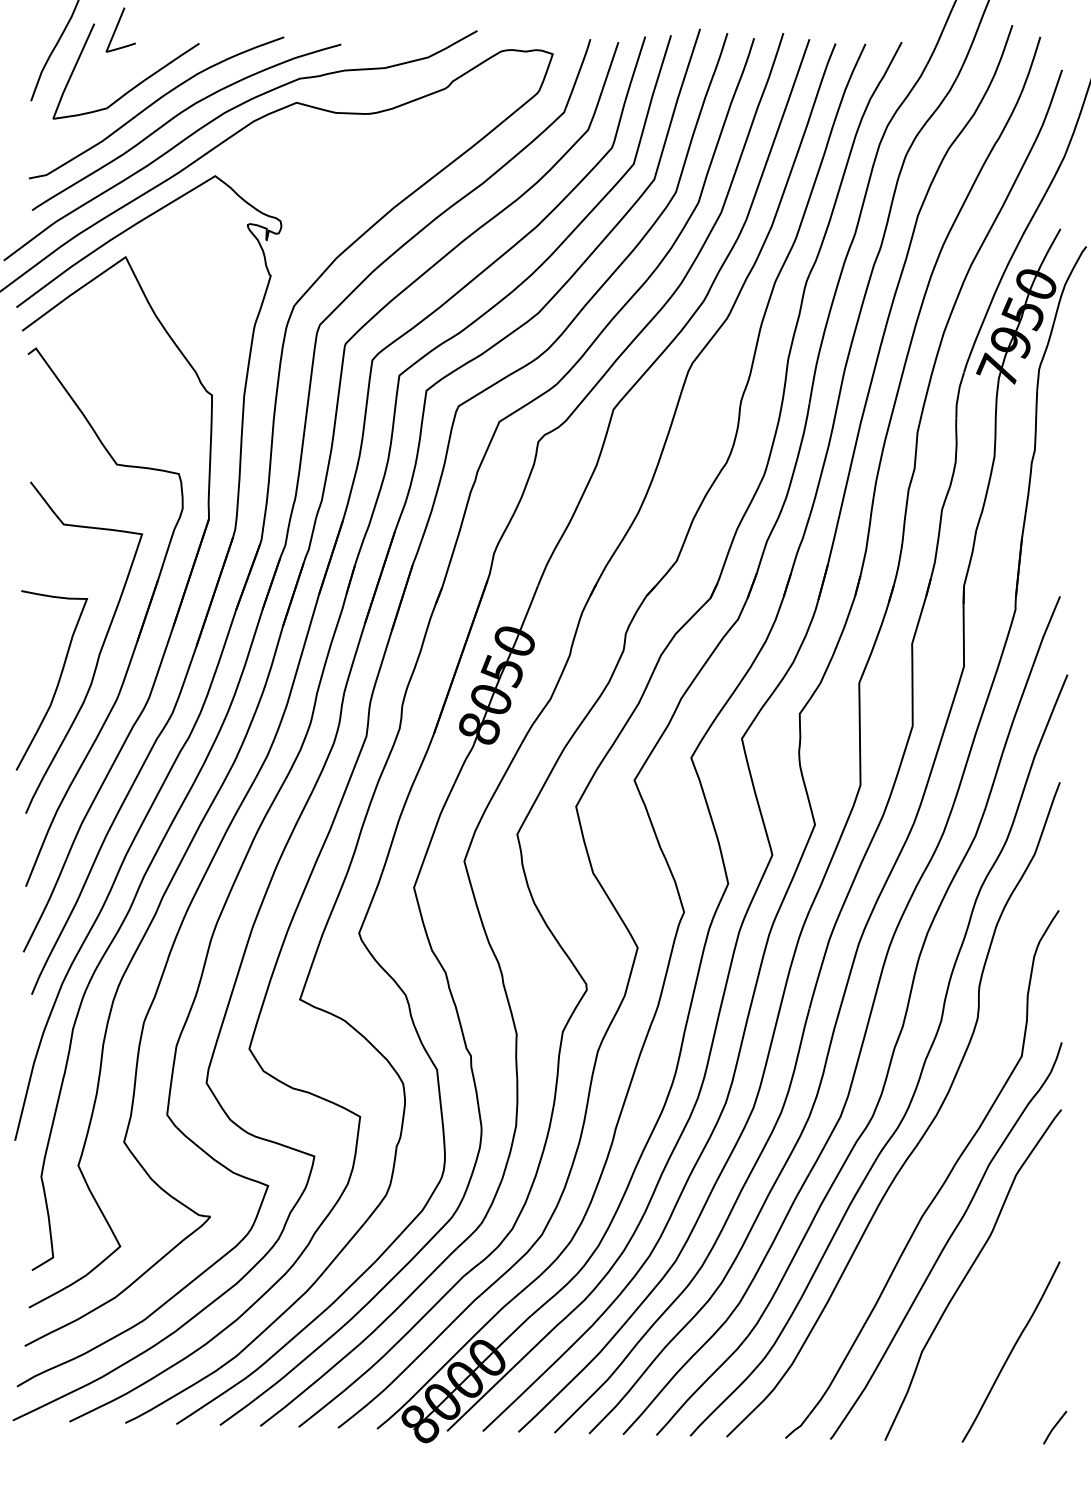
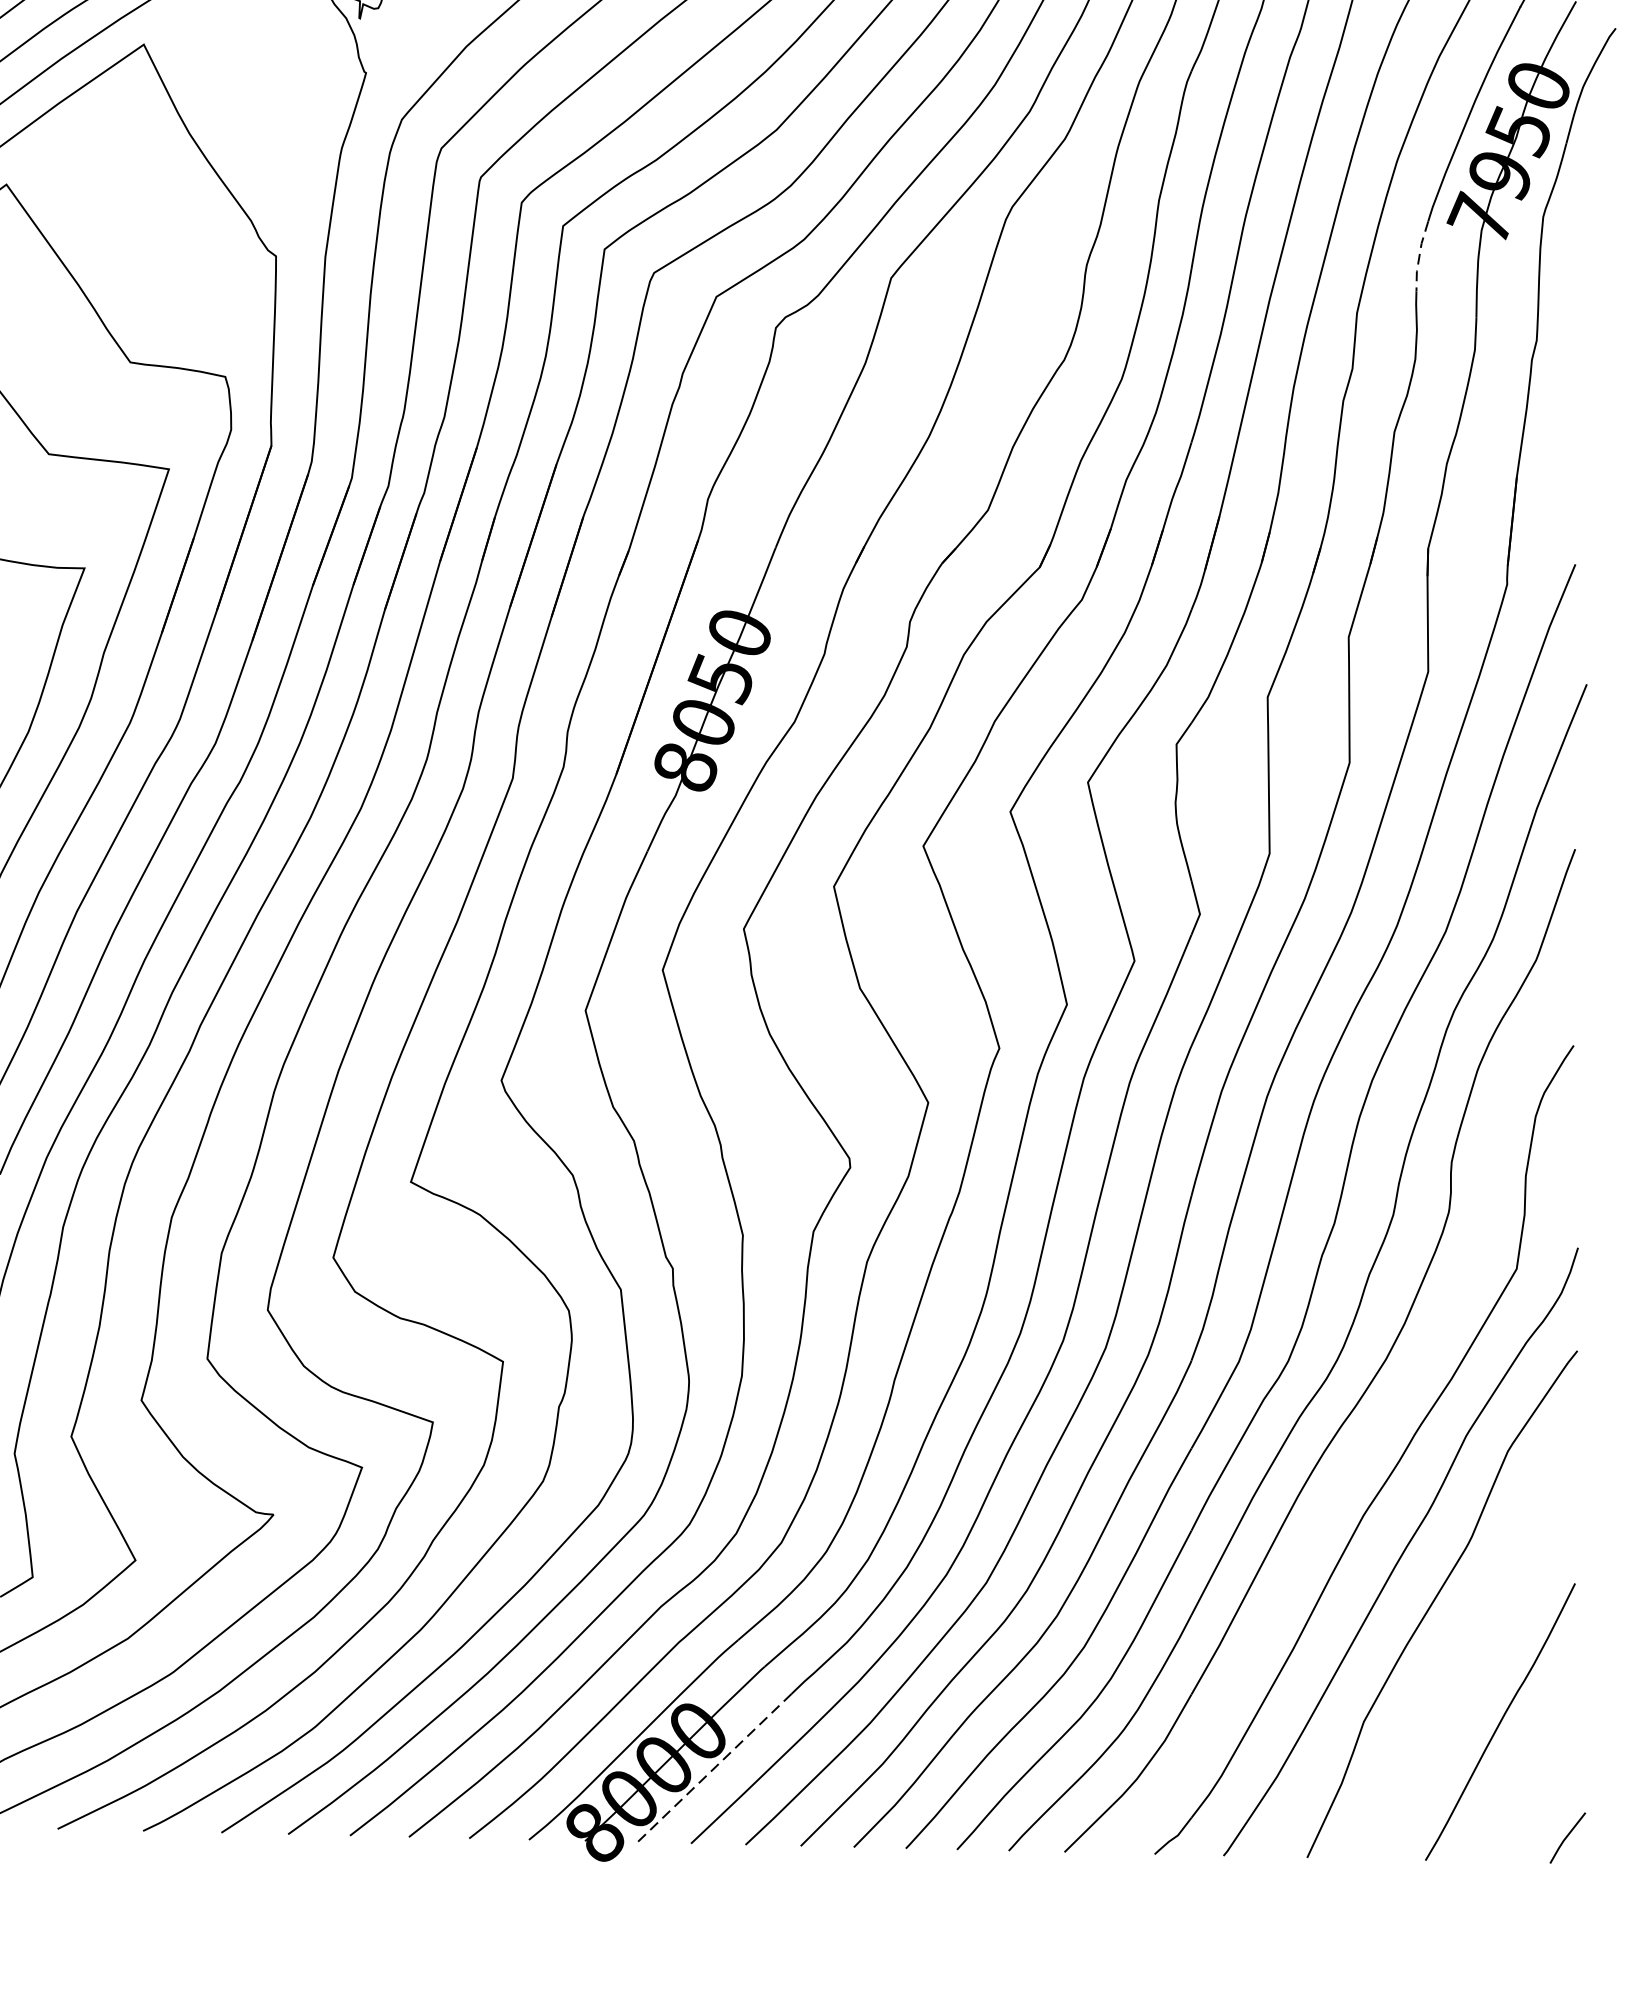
line: (958, 394) -> (1419, 255), solid -> dashed
line: (498, 1382) -> (714, 1768), solid -> dashed

